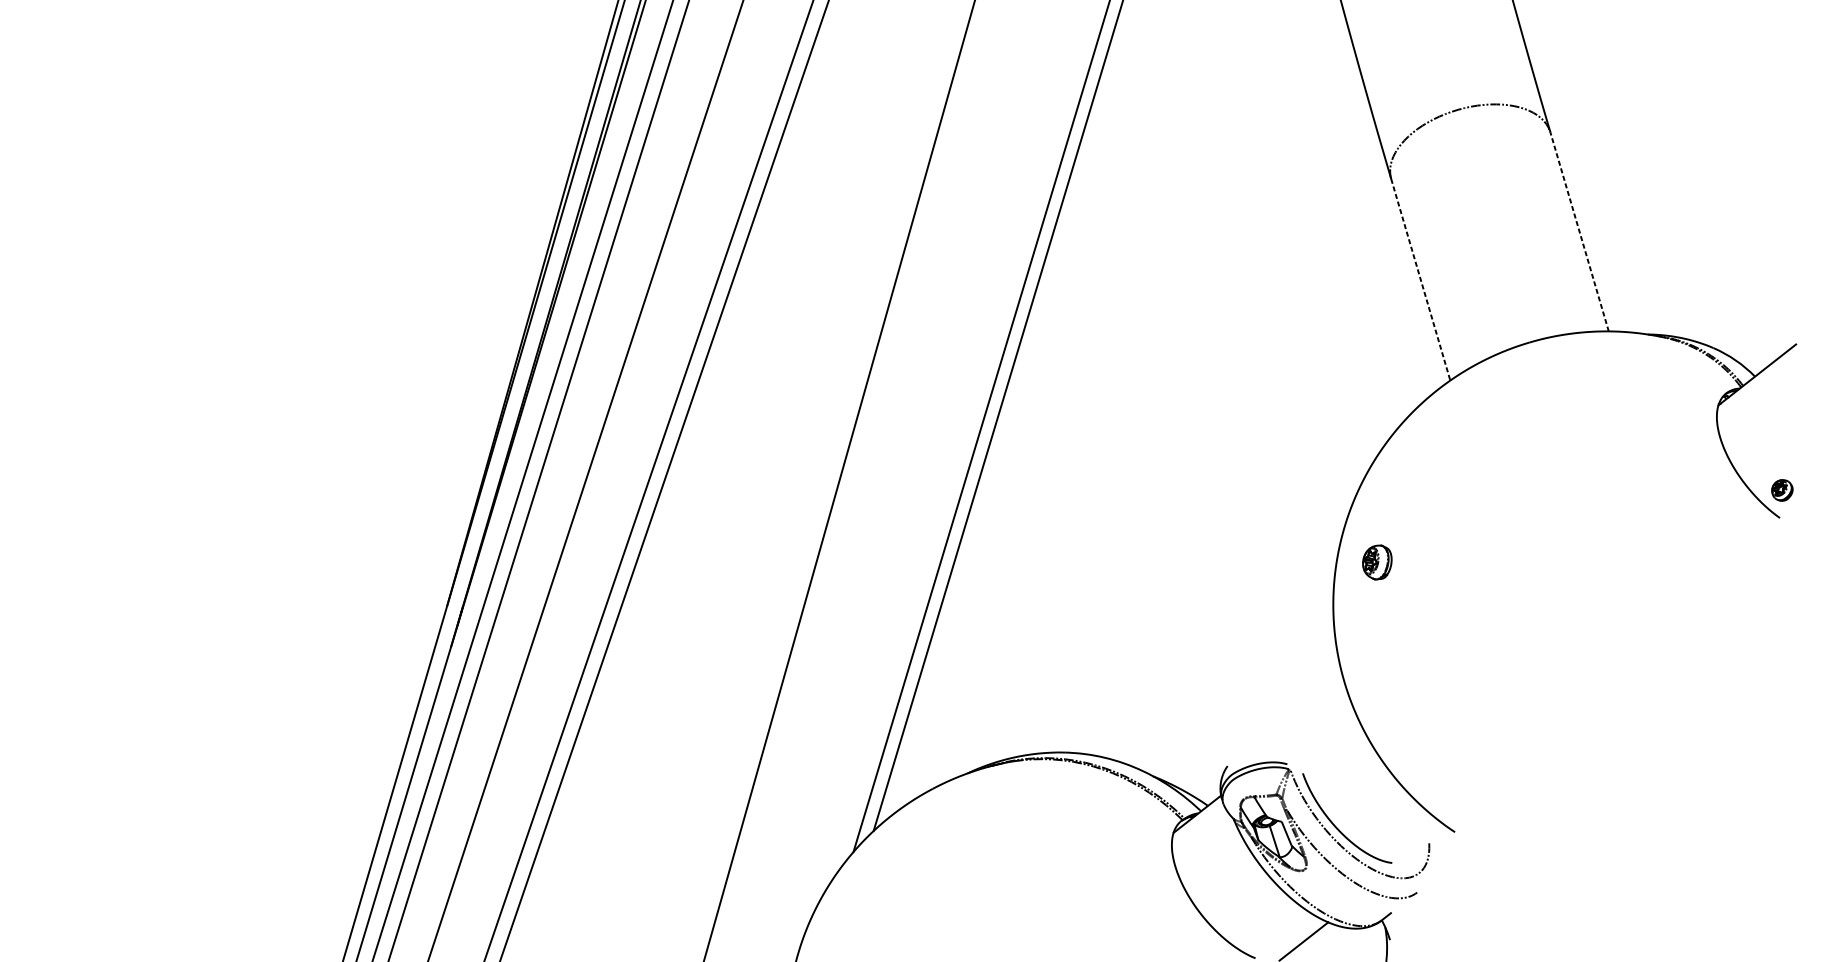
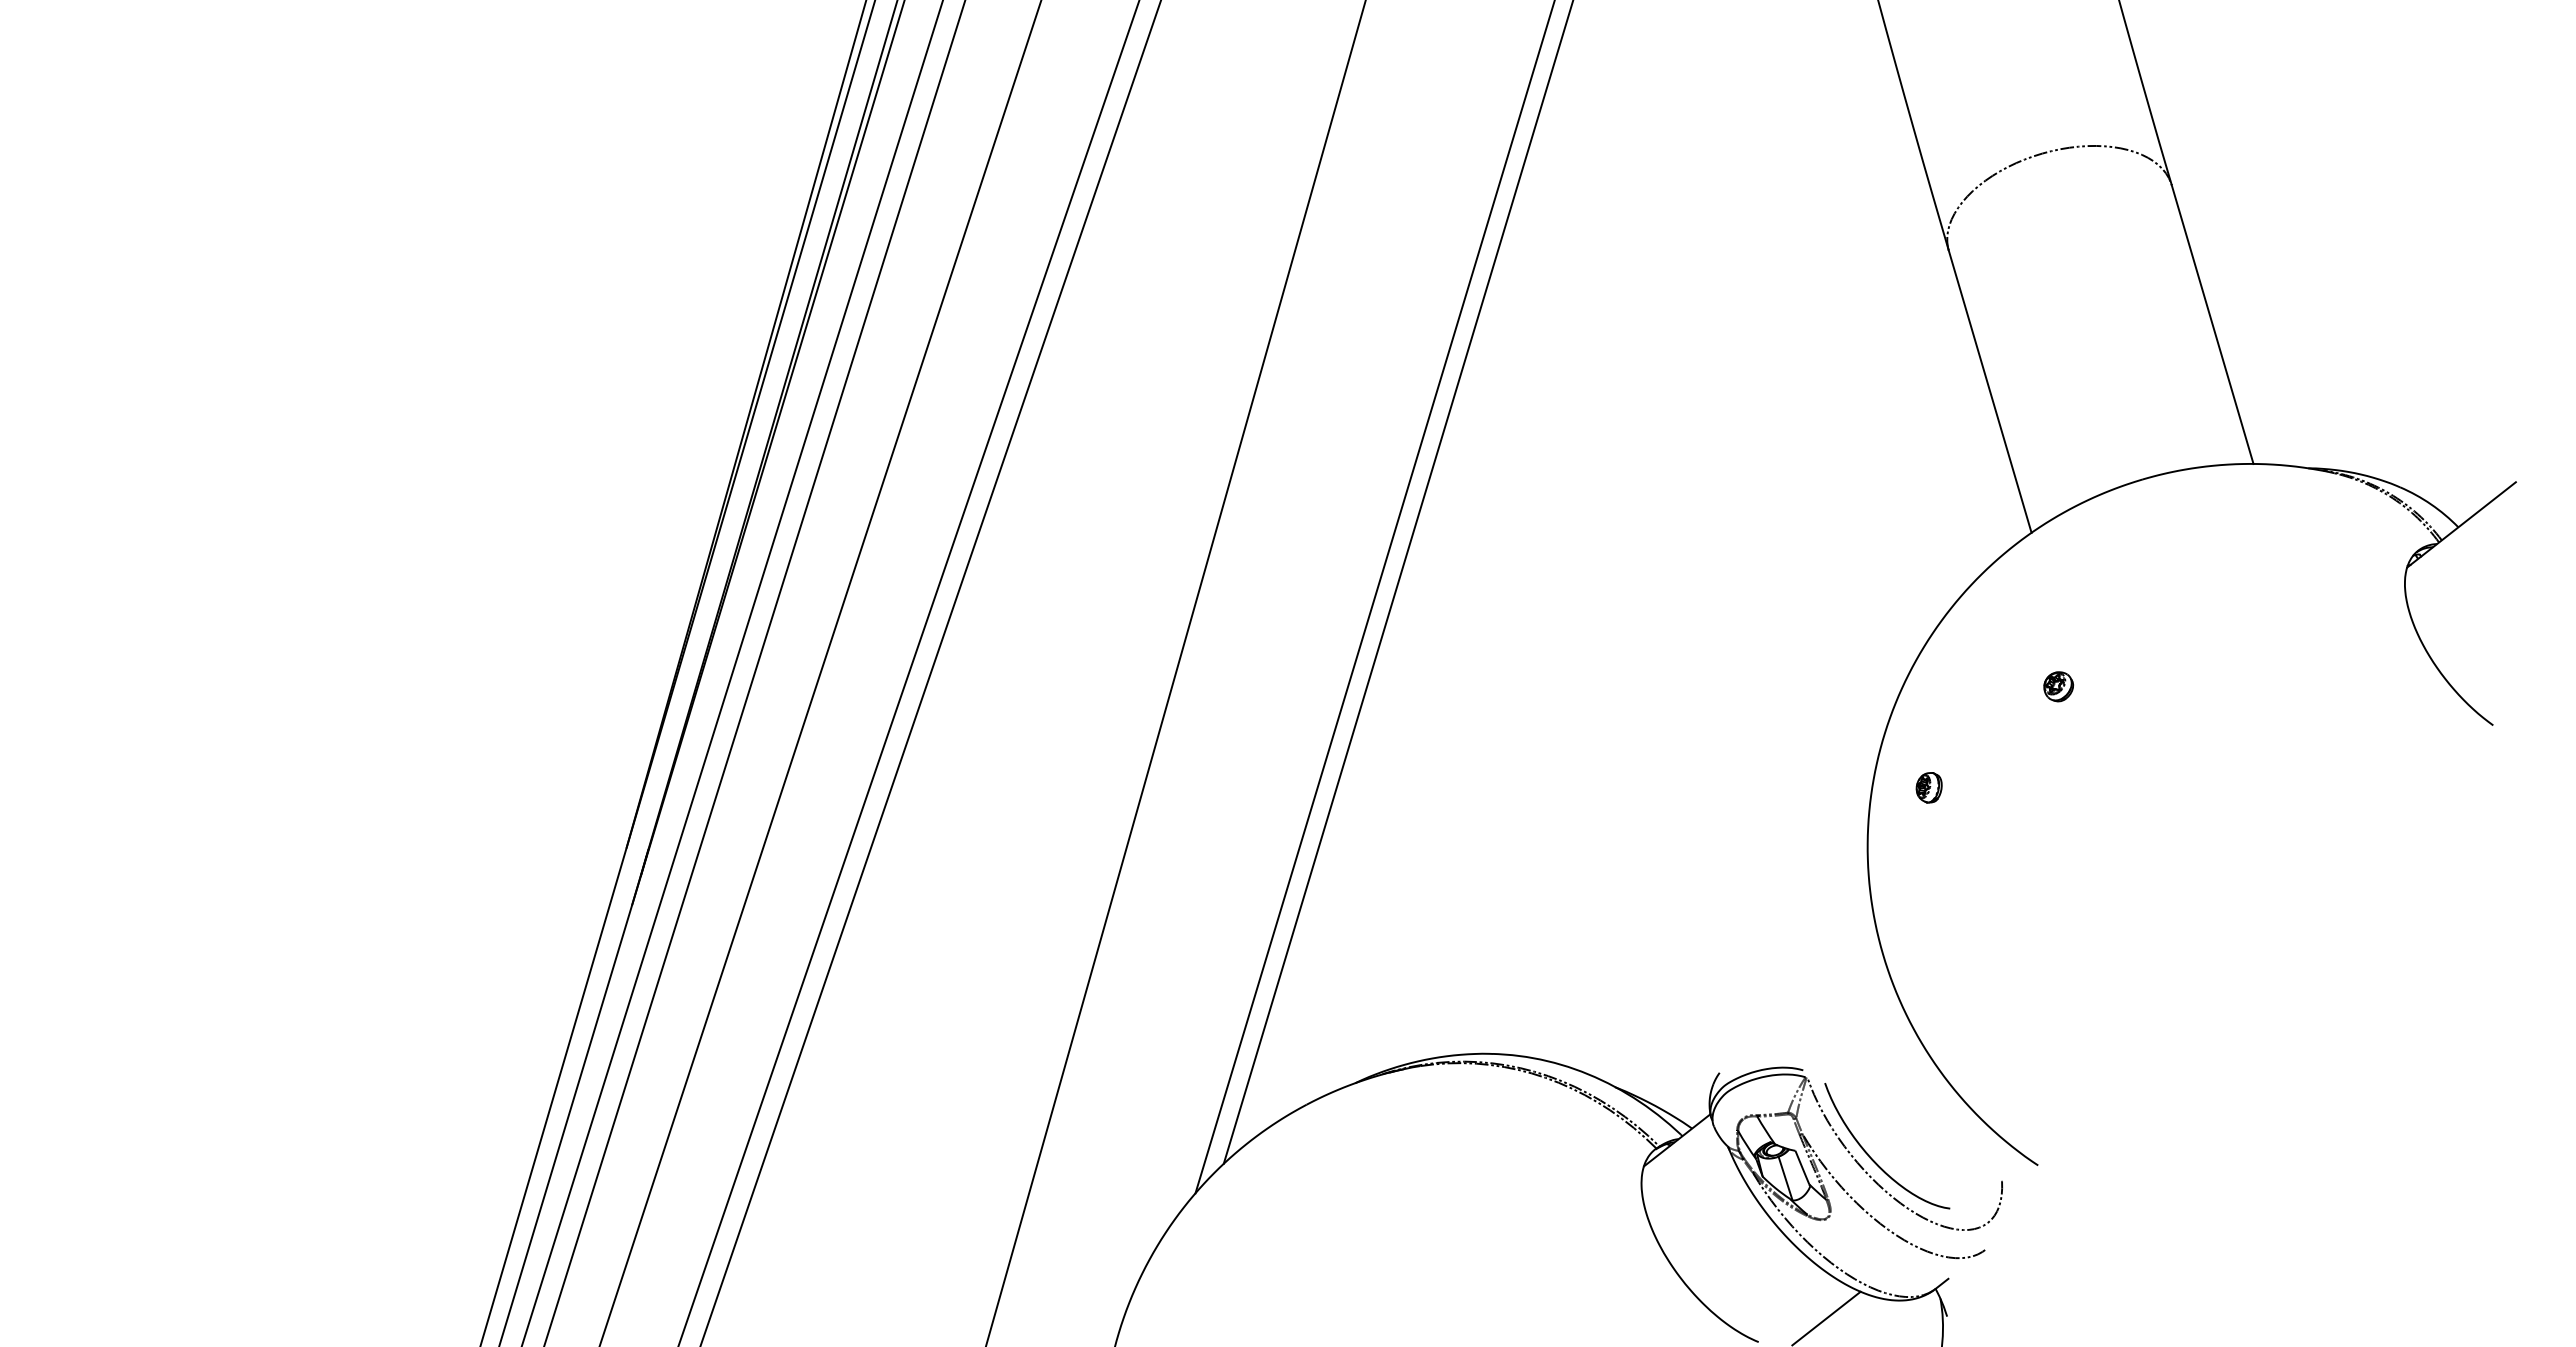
line: (1579, 231) -> (2212, 324), dashed -> solid
line: (1421, 280) -> (1990, 392), dashed -> solid
part: (1782, 490) -> (2058, 686), moved
part: (1376, 562) -> (1928, 787), size x0.62

